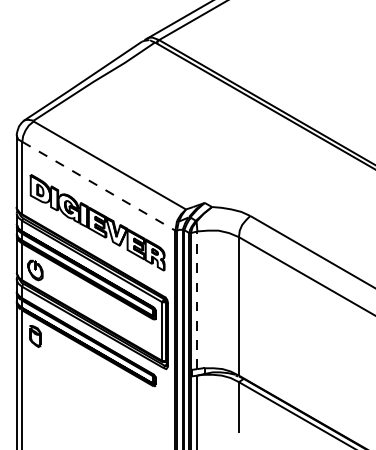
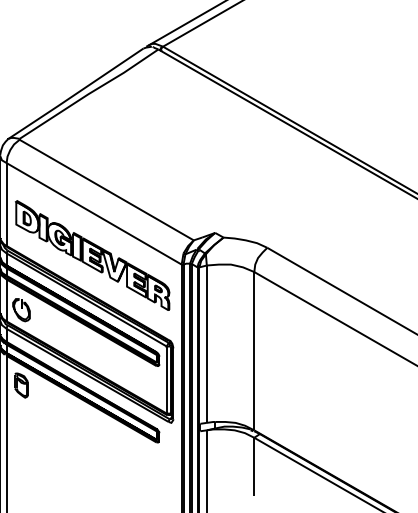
line: (99, 186) -> (94, 214), dashed -> solid
line: (197, 300) -> (206, 344), dashed -> solid

